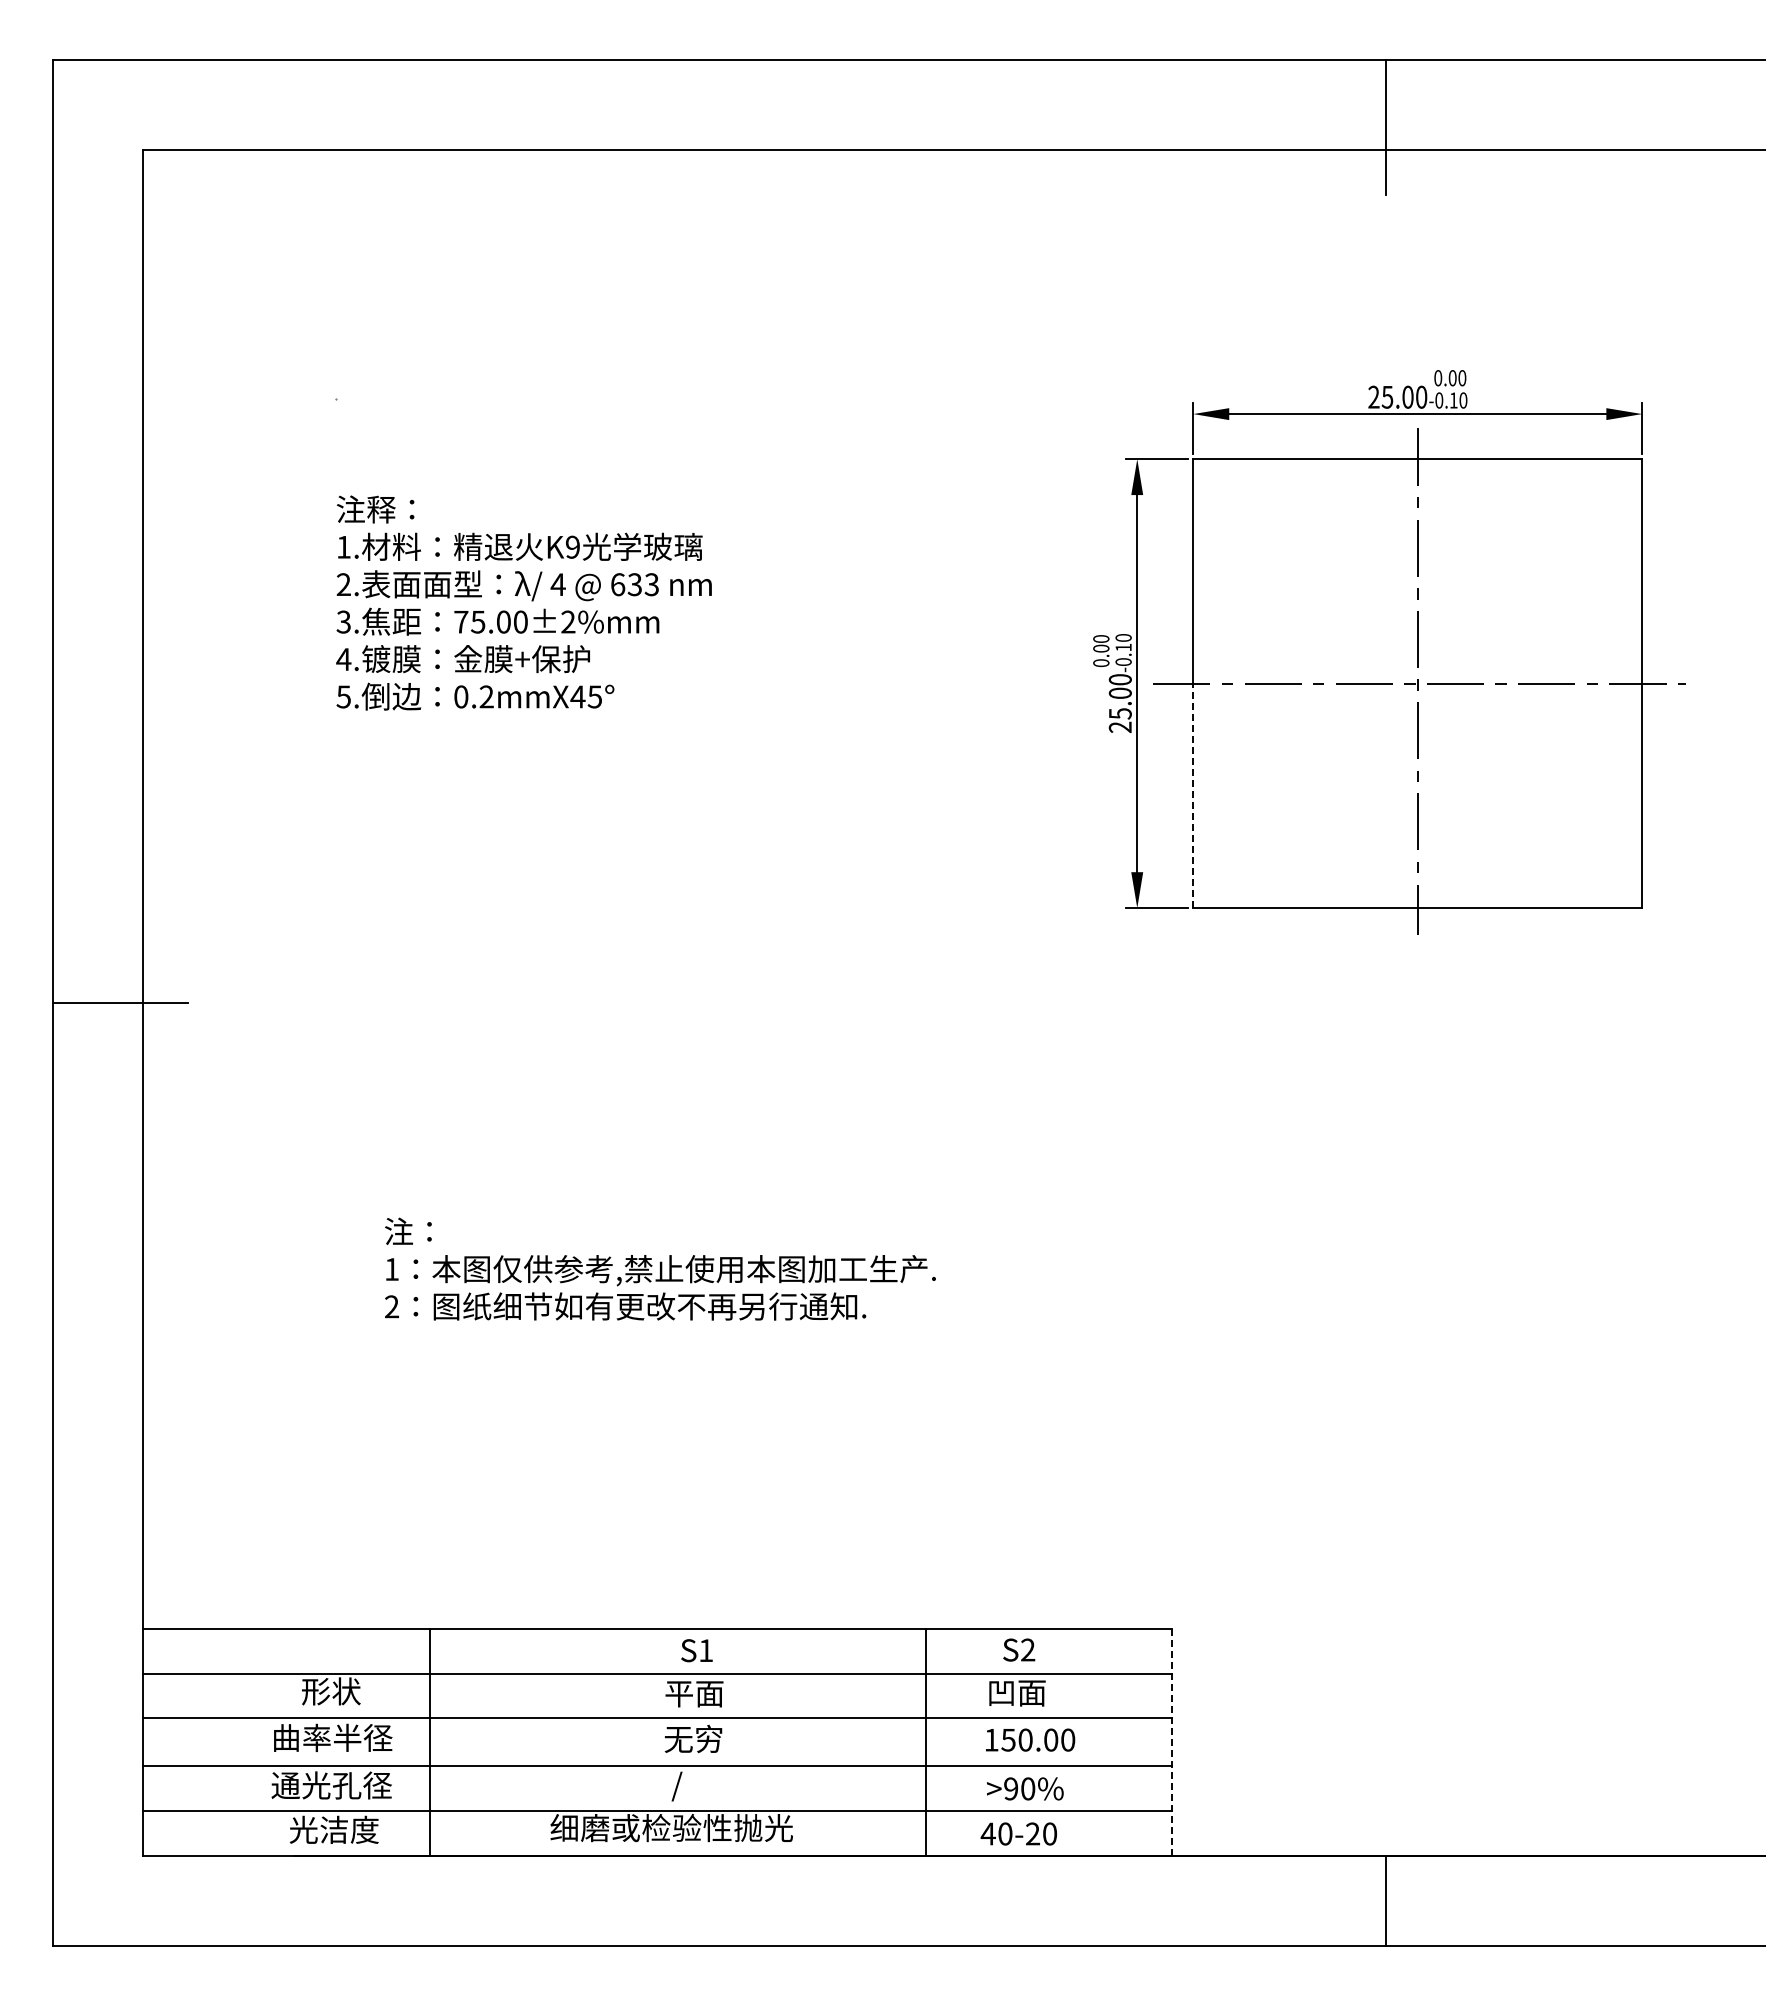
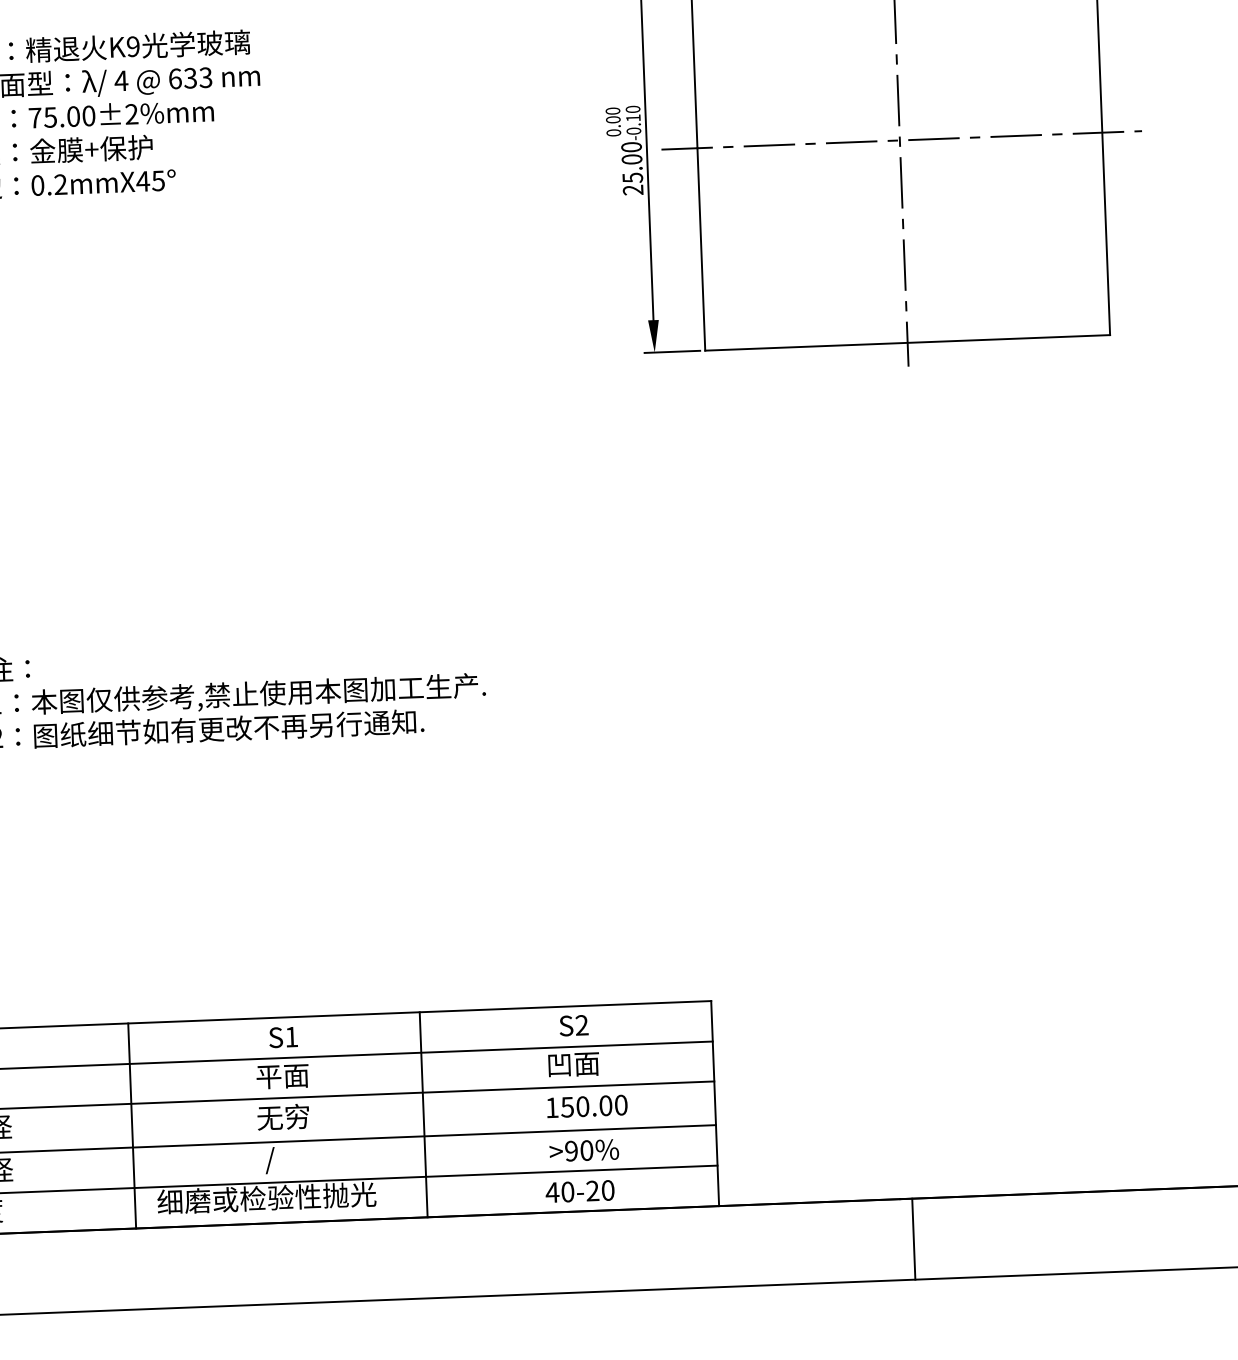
line: (1193, 795) -> (701, 249), dashed -> solid
line: (429, 1742) -> (131, 1126), moved
line: (925, 1742) -> (423, 1114), moved
line: (1172, 1742) -> (715, 1103), dashed -> solid

